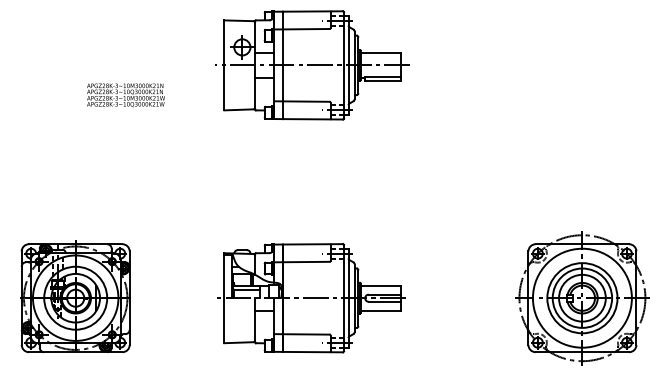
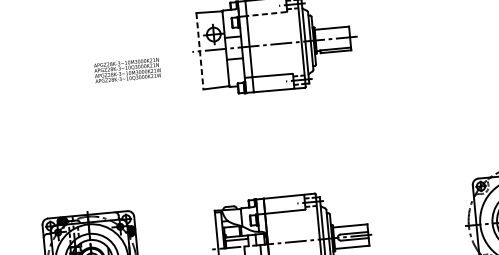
line: (305, 29) -> (266, 14), solid -> dashed
line: (224, 65) -> (200, 51), solid -> dashed
text: (125, 95) -> (127, 70), moved

